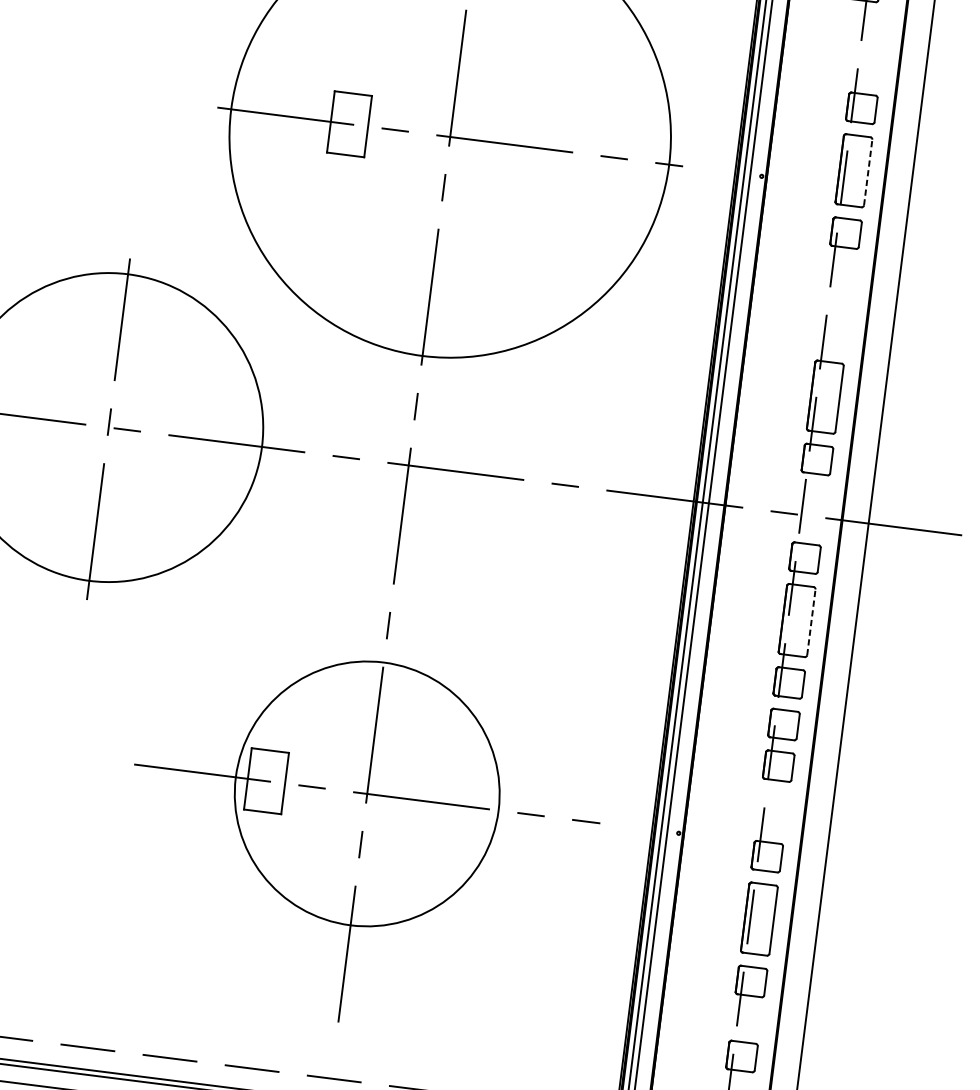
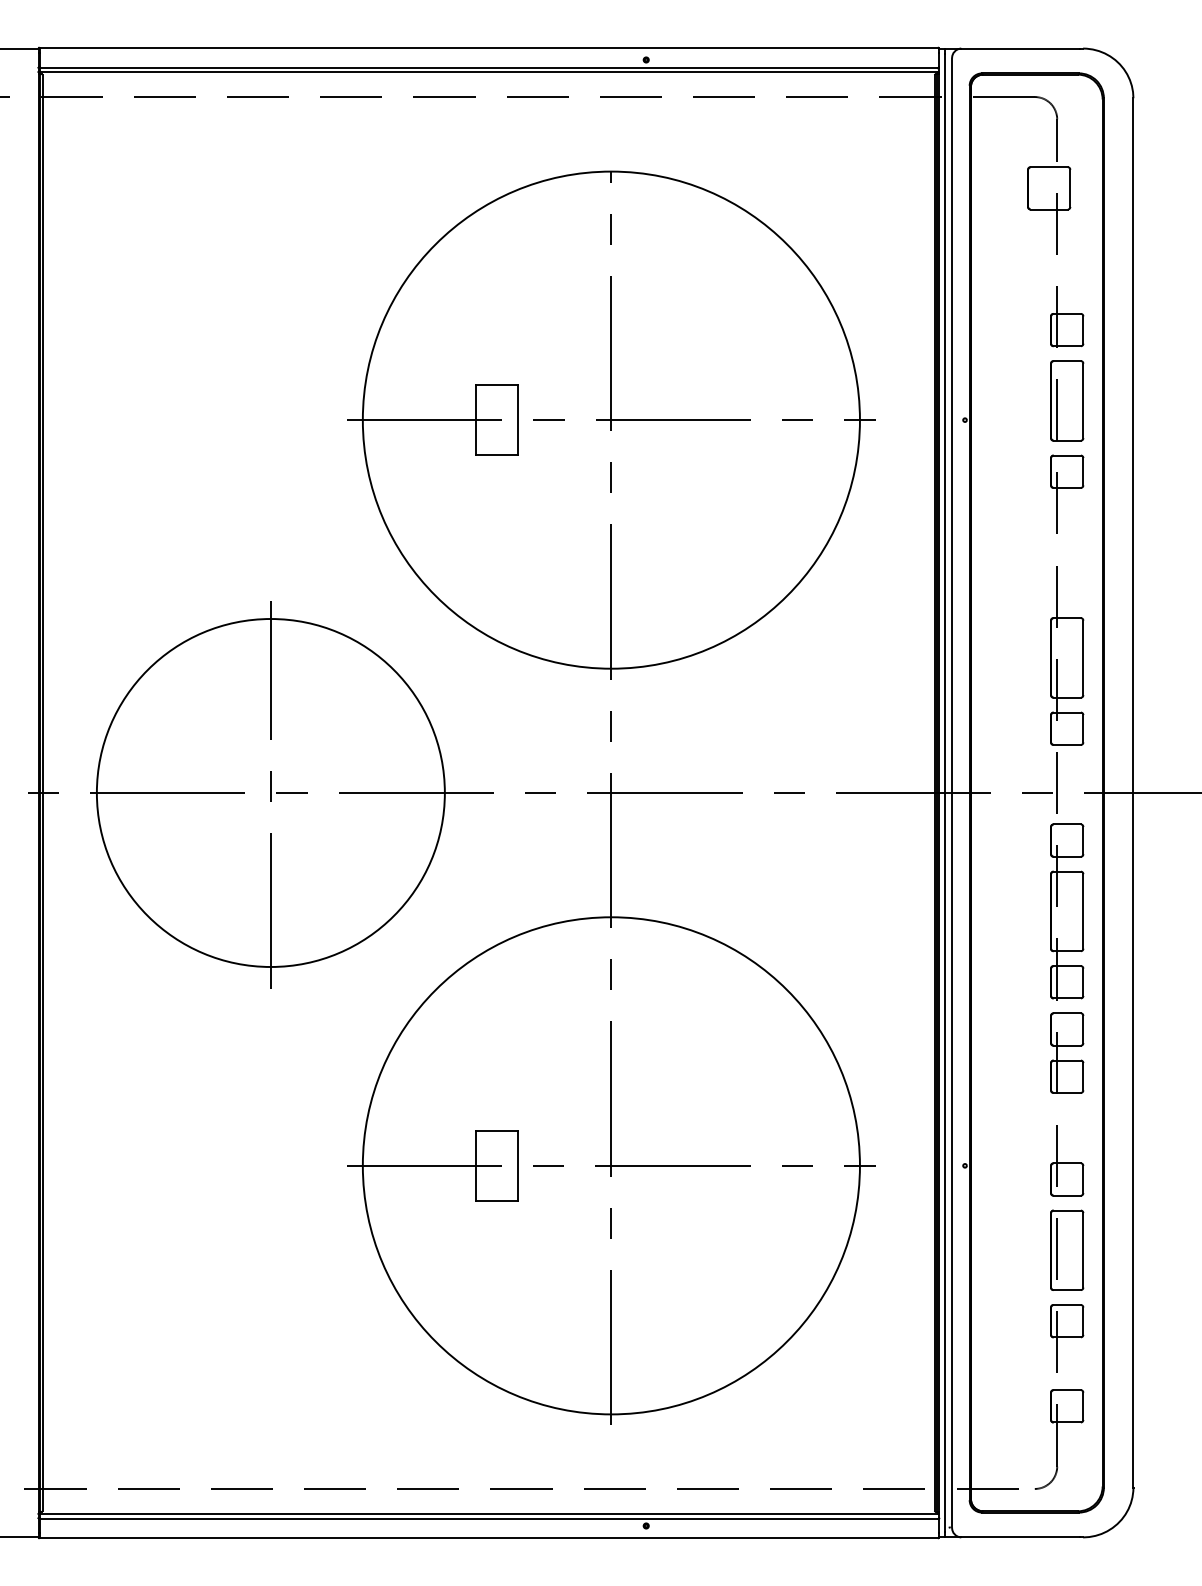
line: (868, 172) -> (1083, 400), dashed -> solid
line: (811, 621) -> (1083, 910), dashed -> solid
circle: (366, 793) -> (610, 1165), size x1.67

